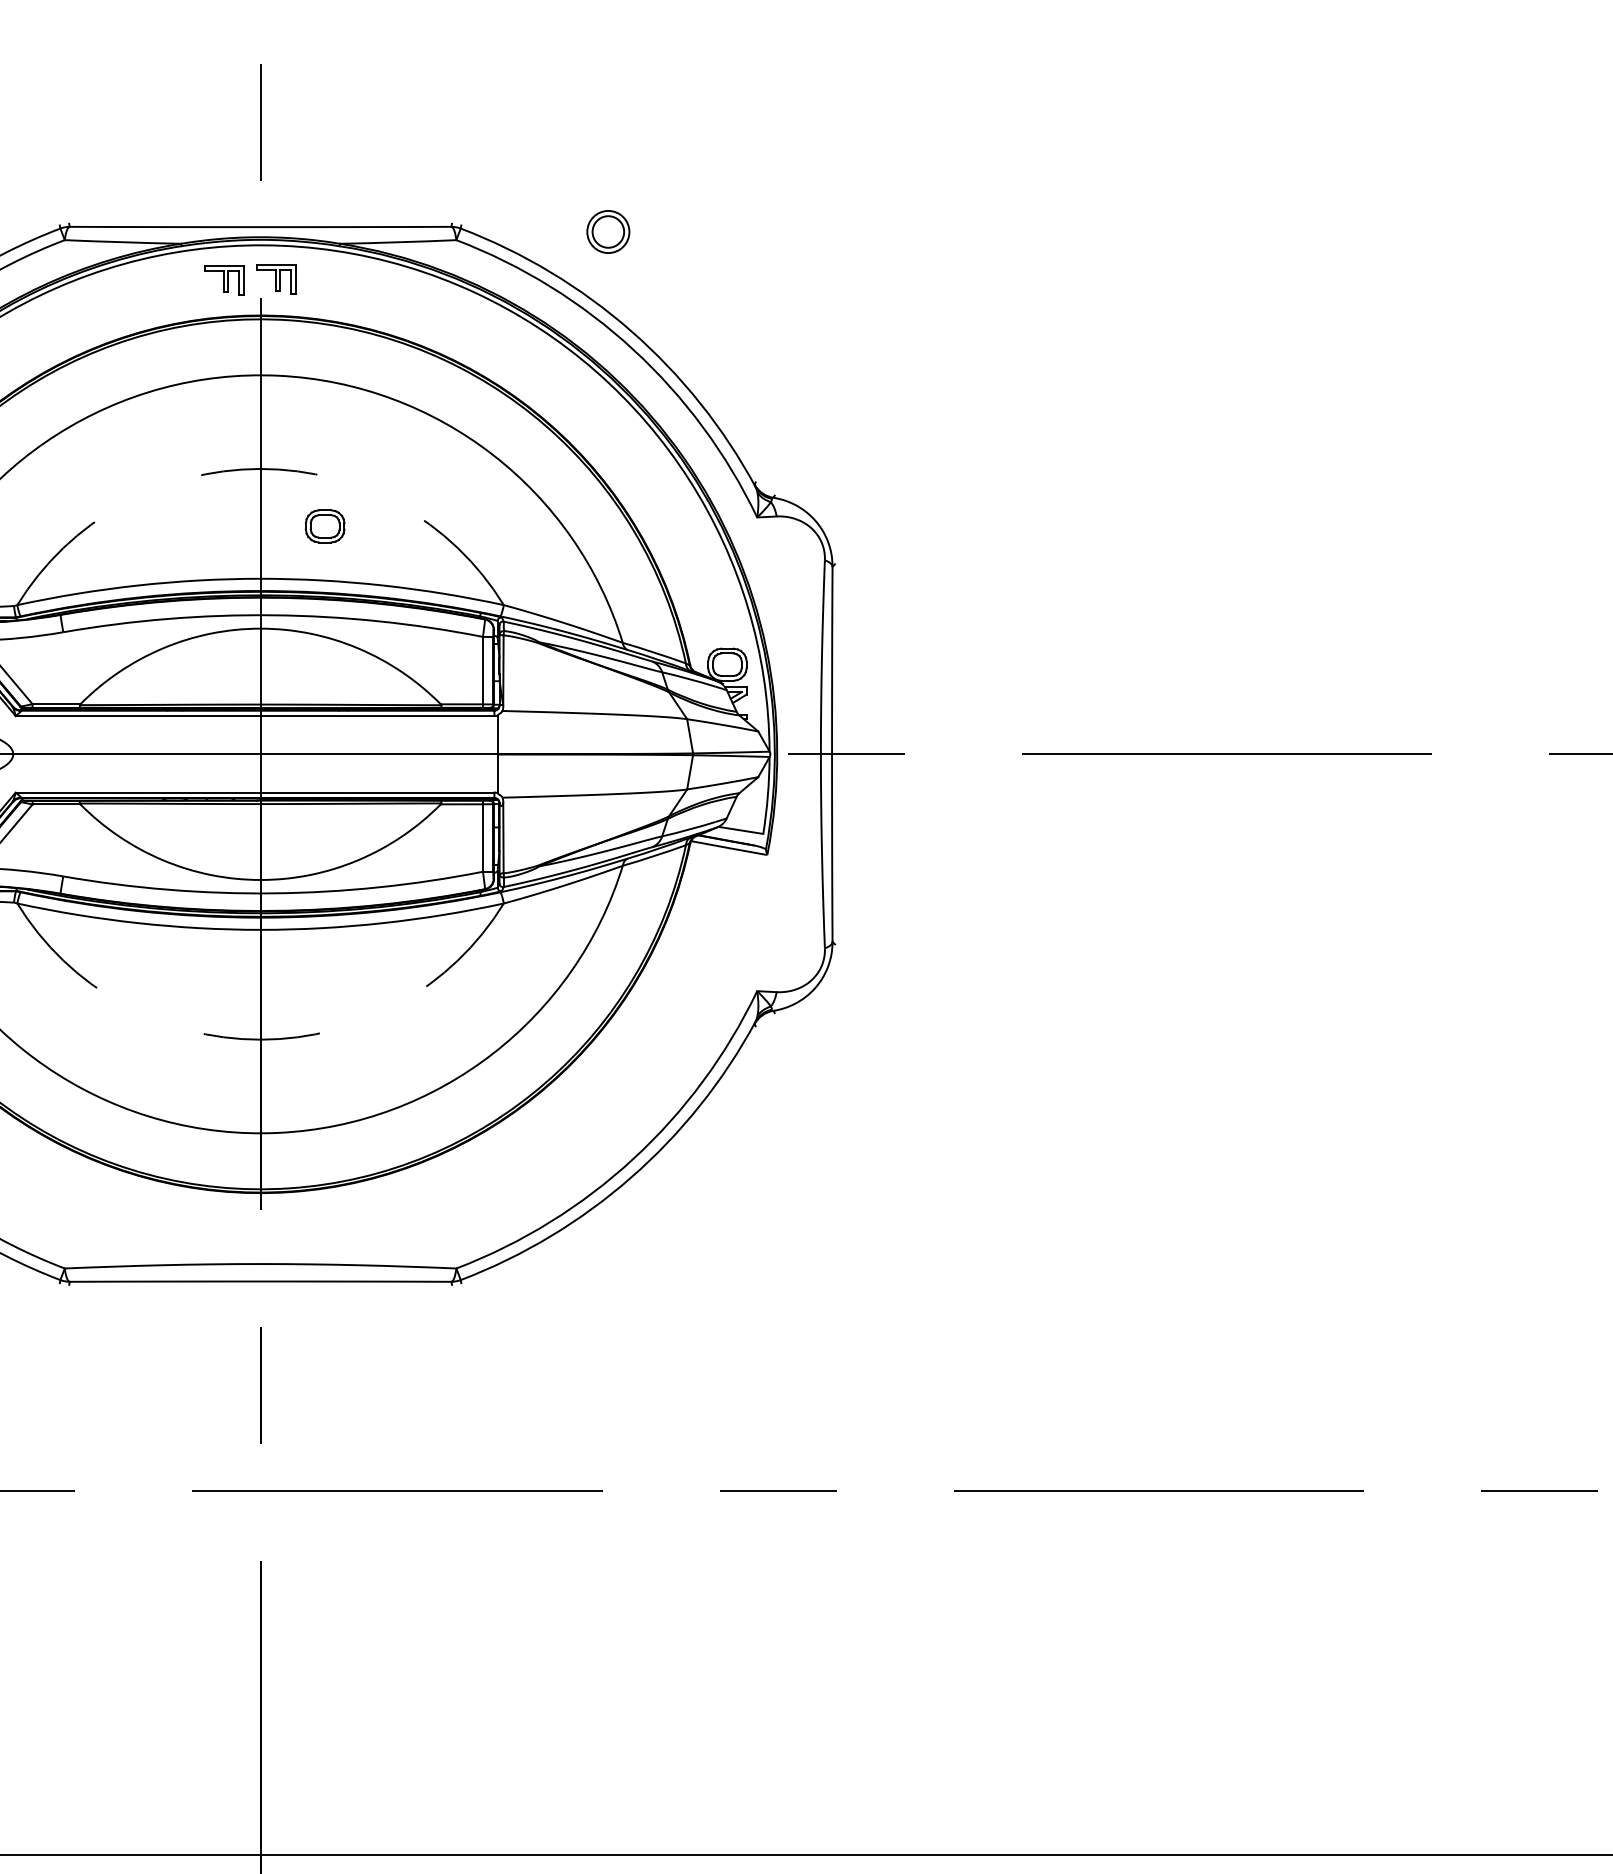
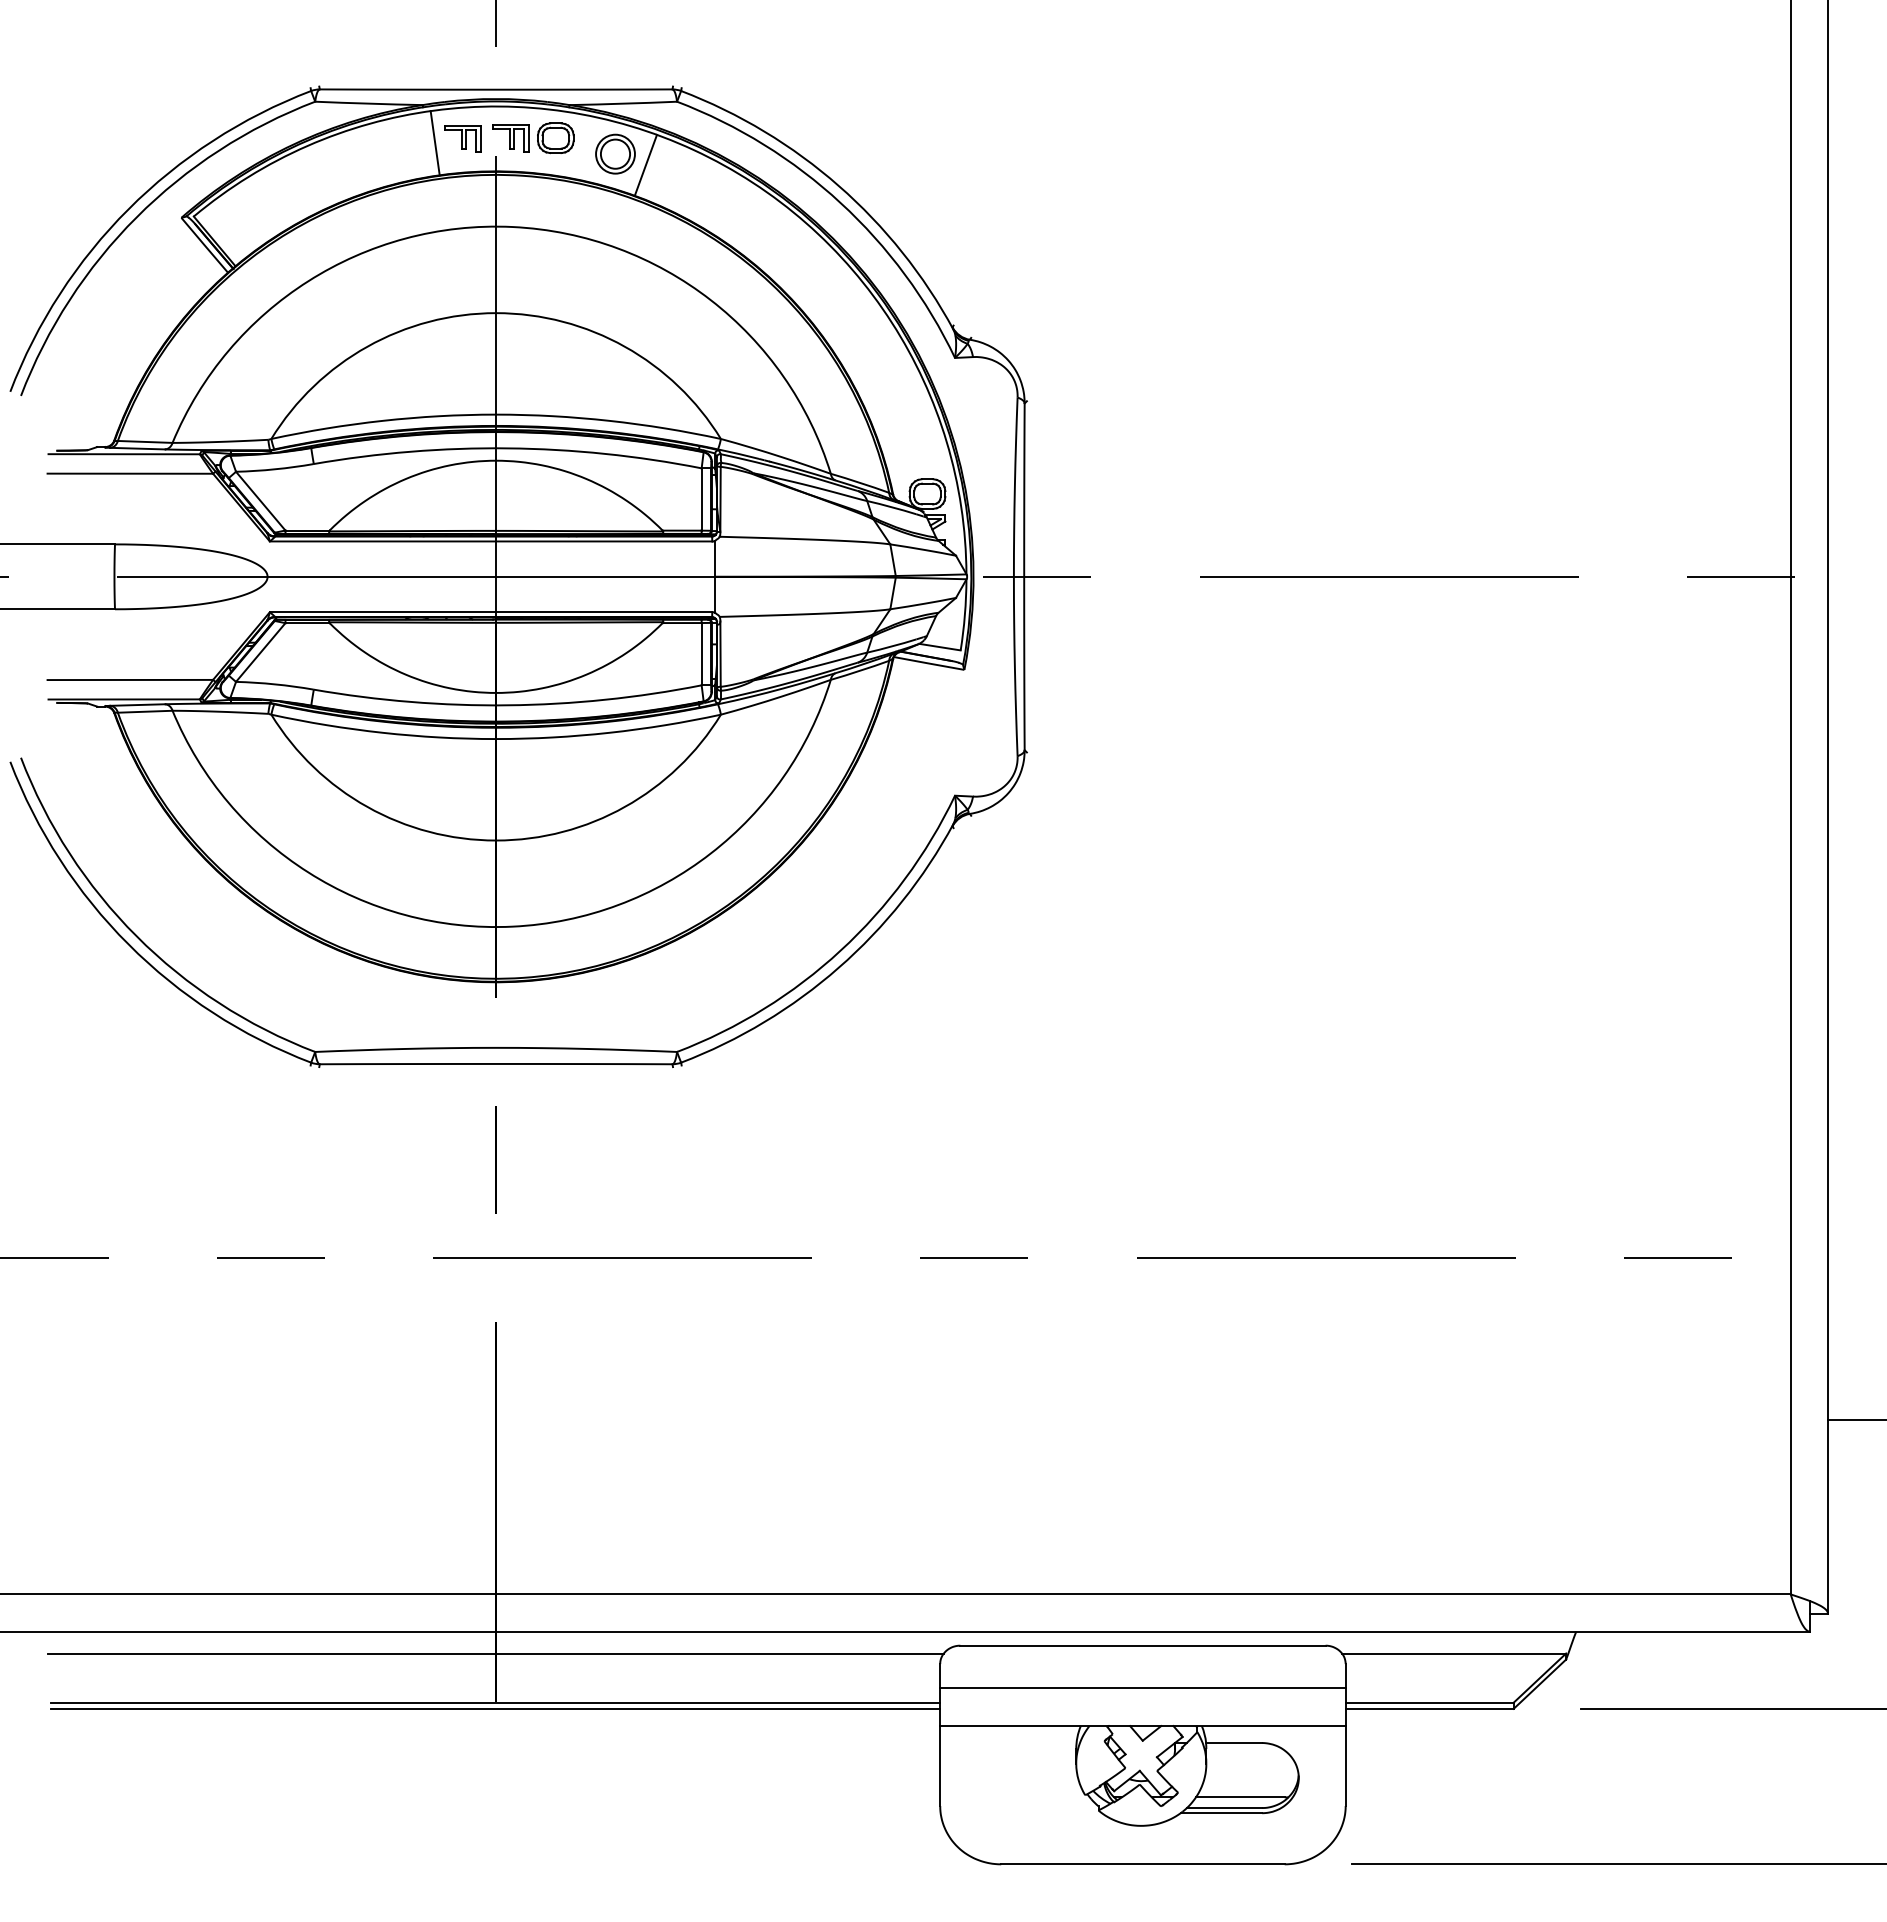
part: (608, 231) -> (615, 153), moved
line: (193, 285) -> (434, 143), added
line: (422, 308) -> (645, 164), added
arc: (260, 469) -> (496, 313), dashed -> solid
part: (324, 526) -> (555, 138), moved
arc: (260, 1039) -> (496, 840), dashed -> solid

